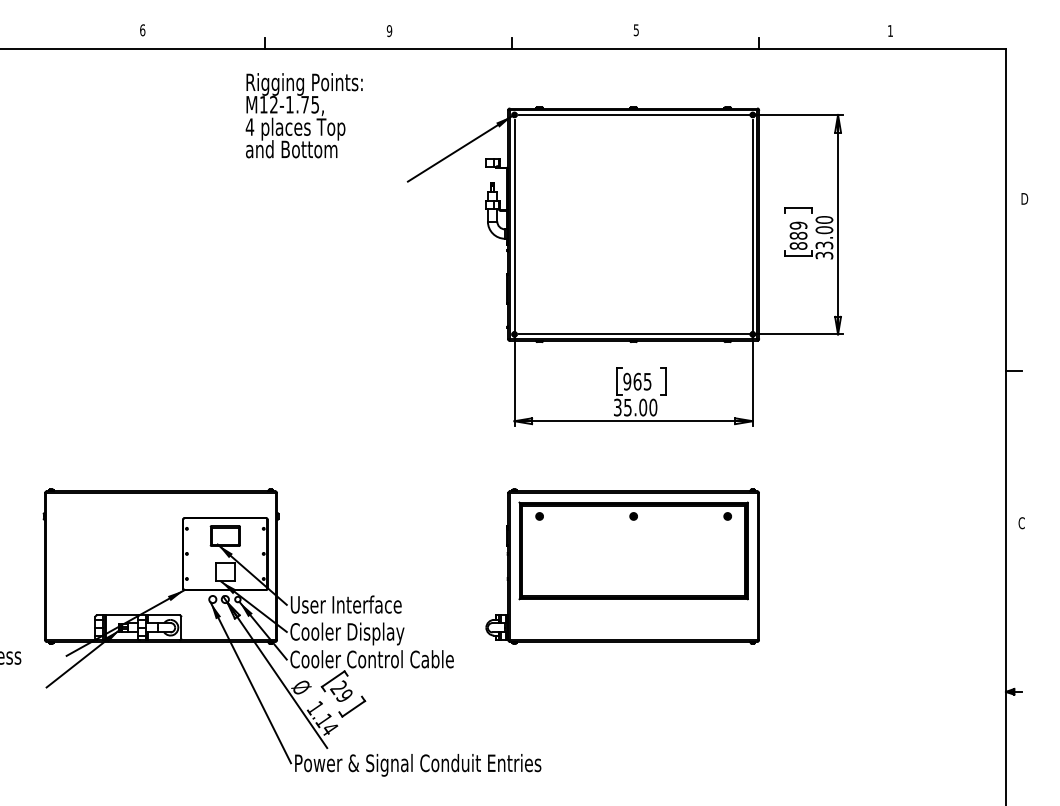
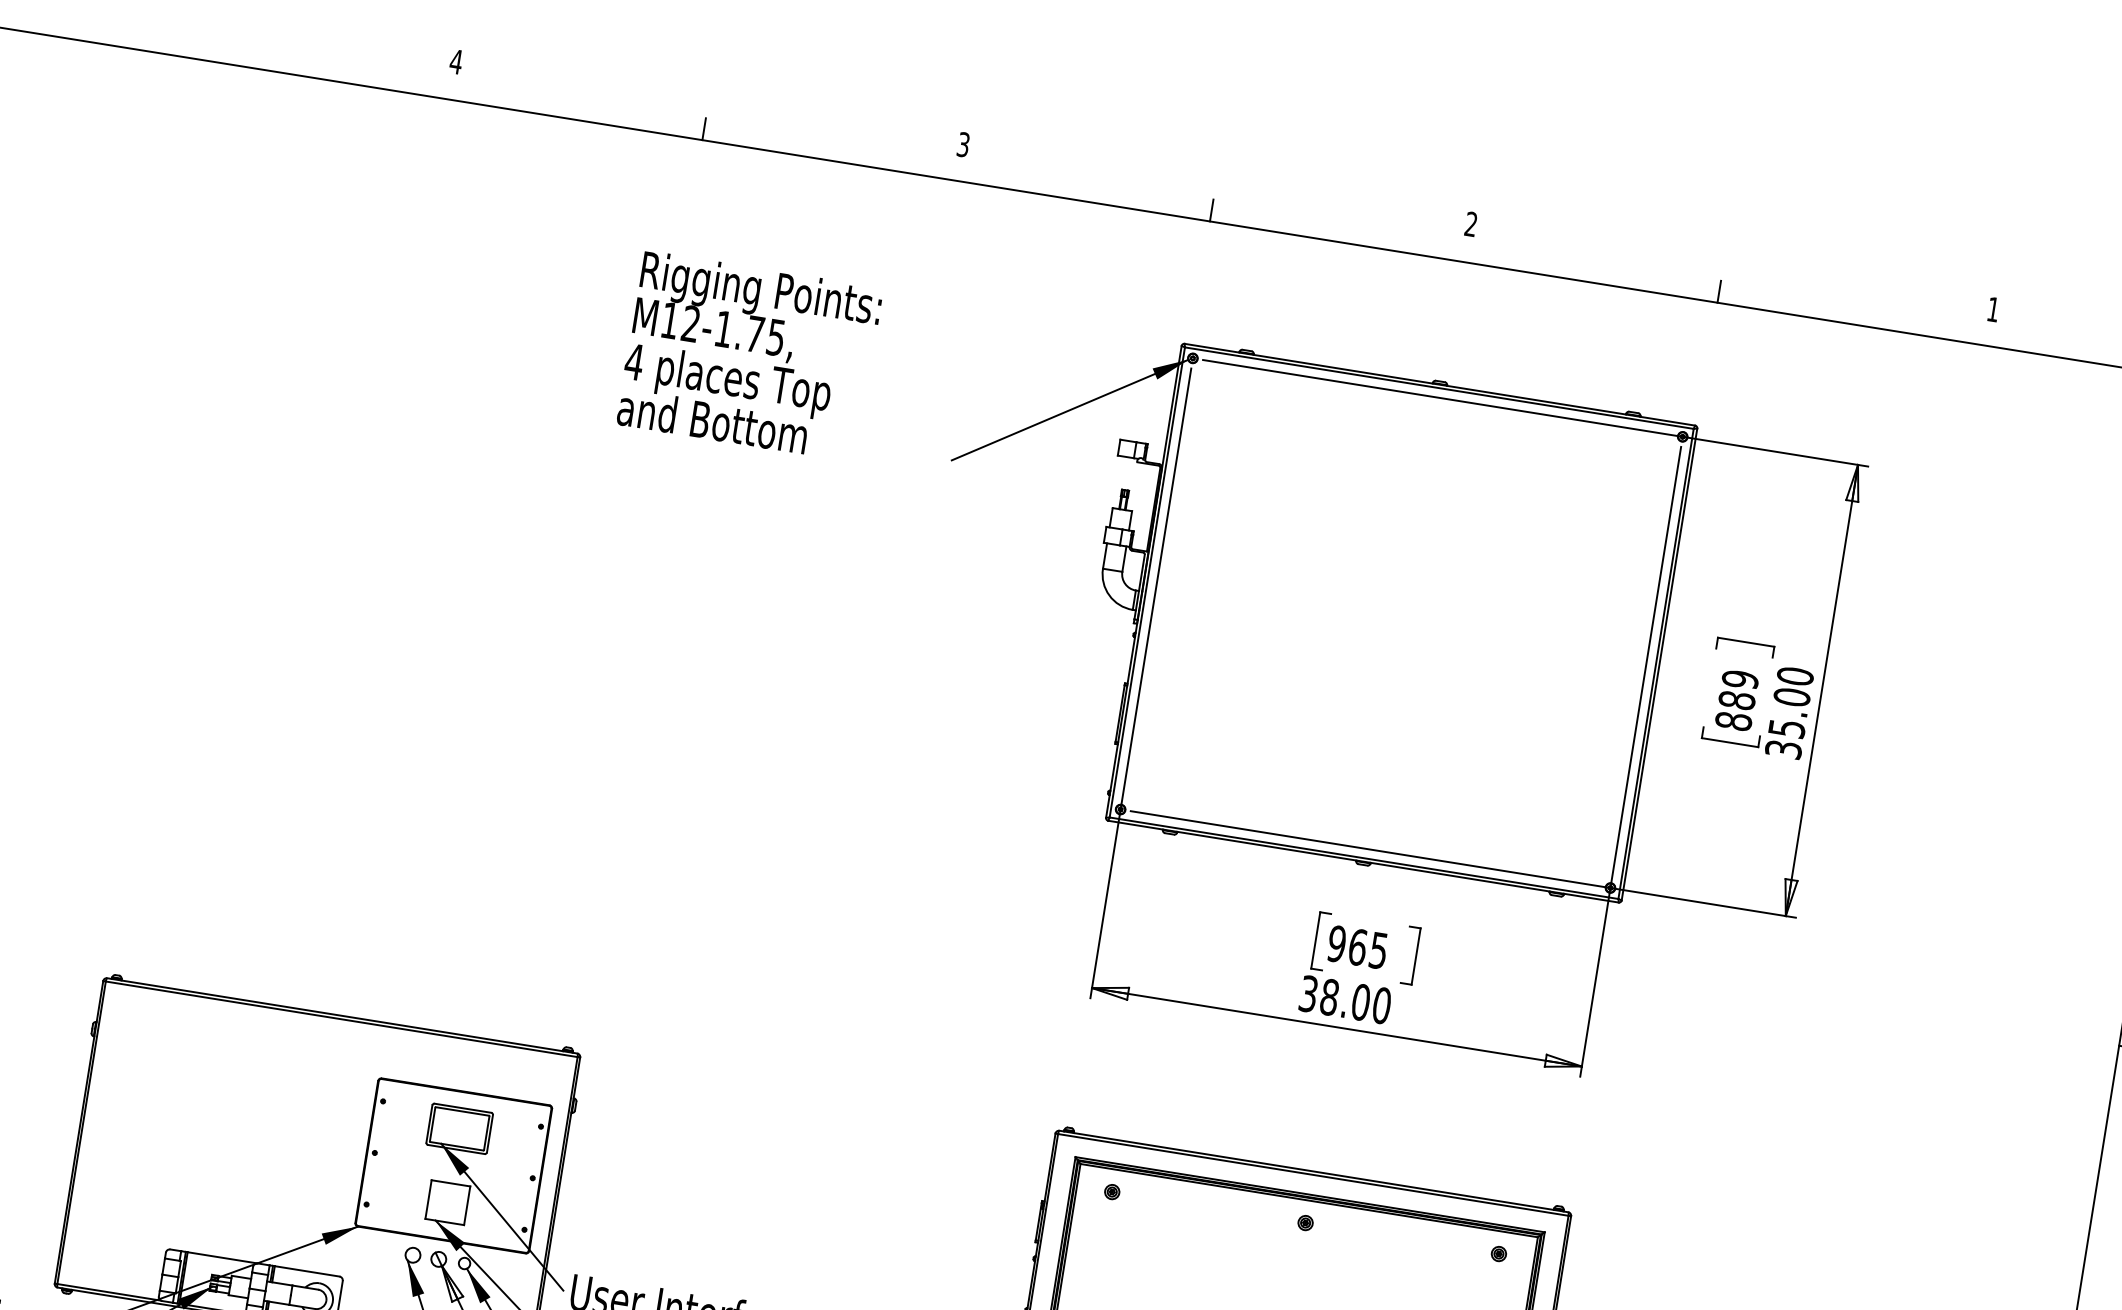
text: (142, 30) -> (455, 62), 6 -> 4
text: (389, 30) -> (963, 143), 9 -> 3
text: (635, 30) -> (1469, 224), 5 -> 2
text: (303, 115) -> (748, 355), moved
text: (823, 244) -> (1785, 726), 33.00 -> 35.00
text: (627, 407) -> (1328, 997), 35.00 -> 38.00

